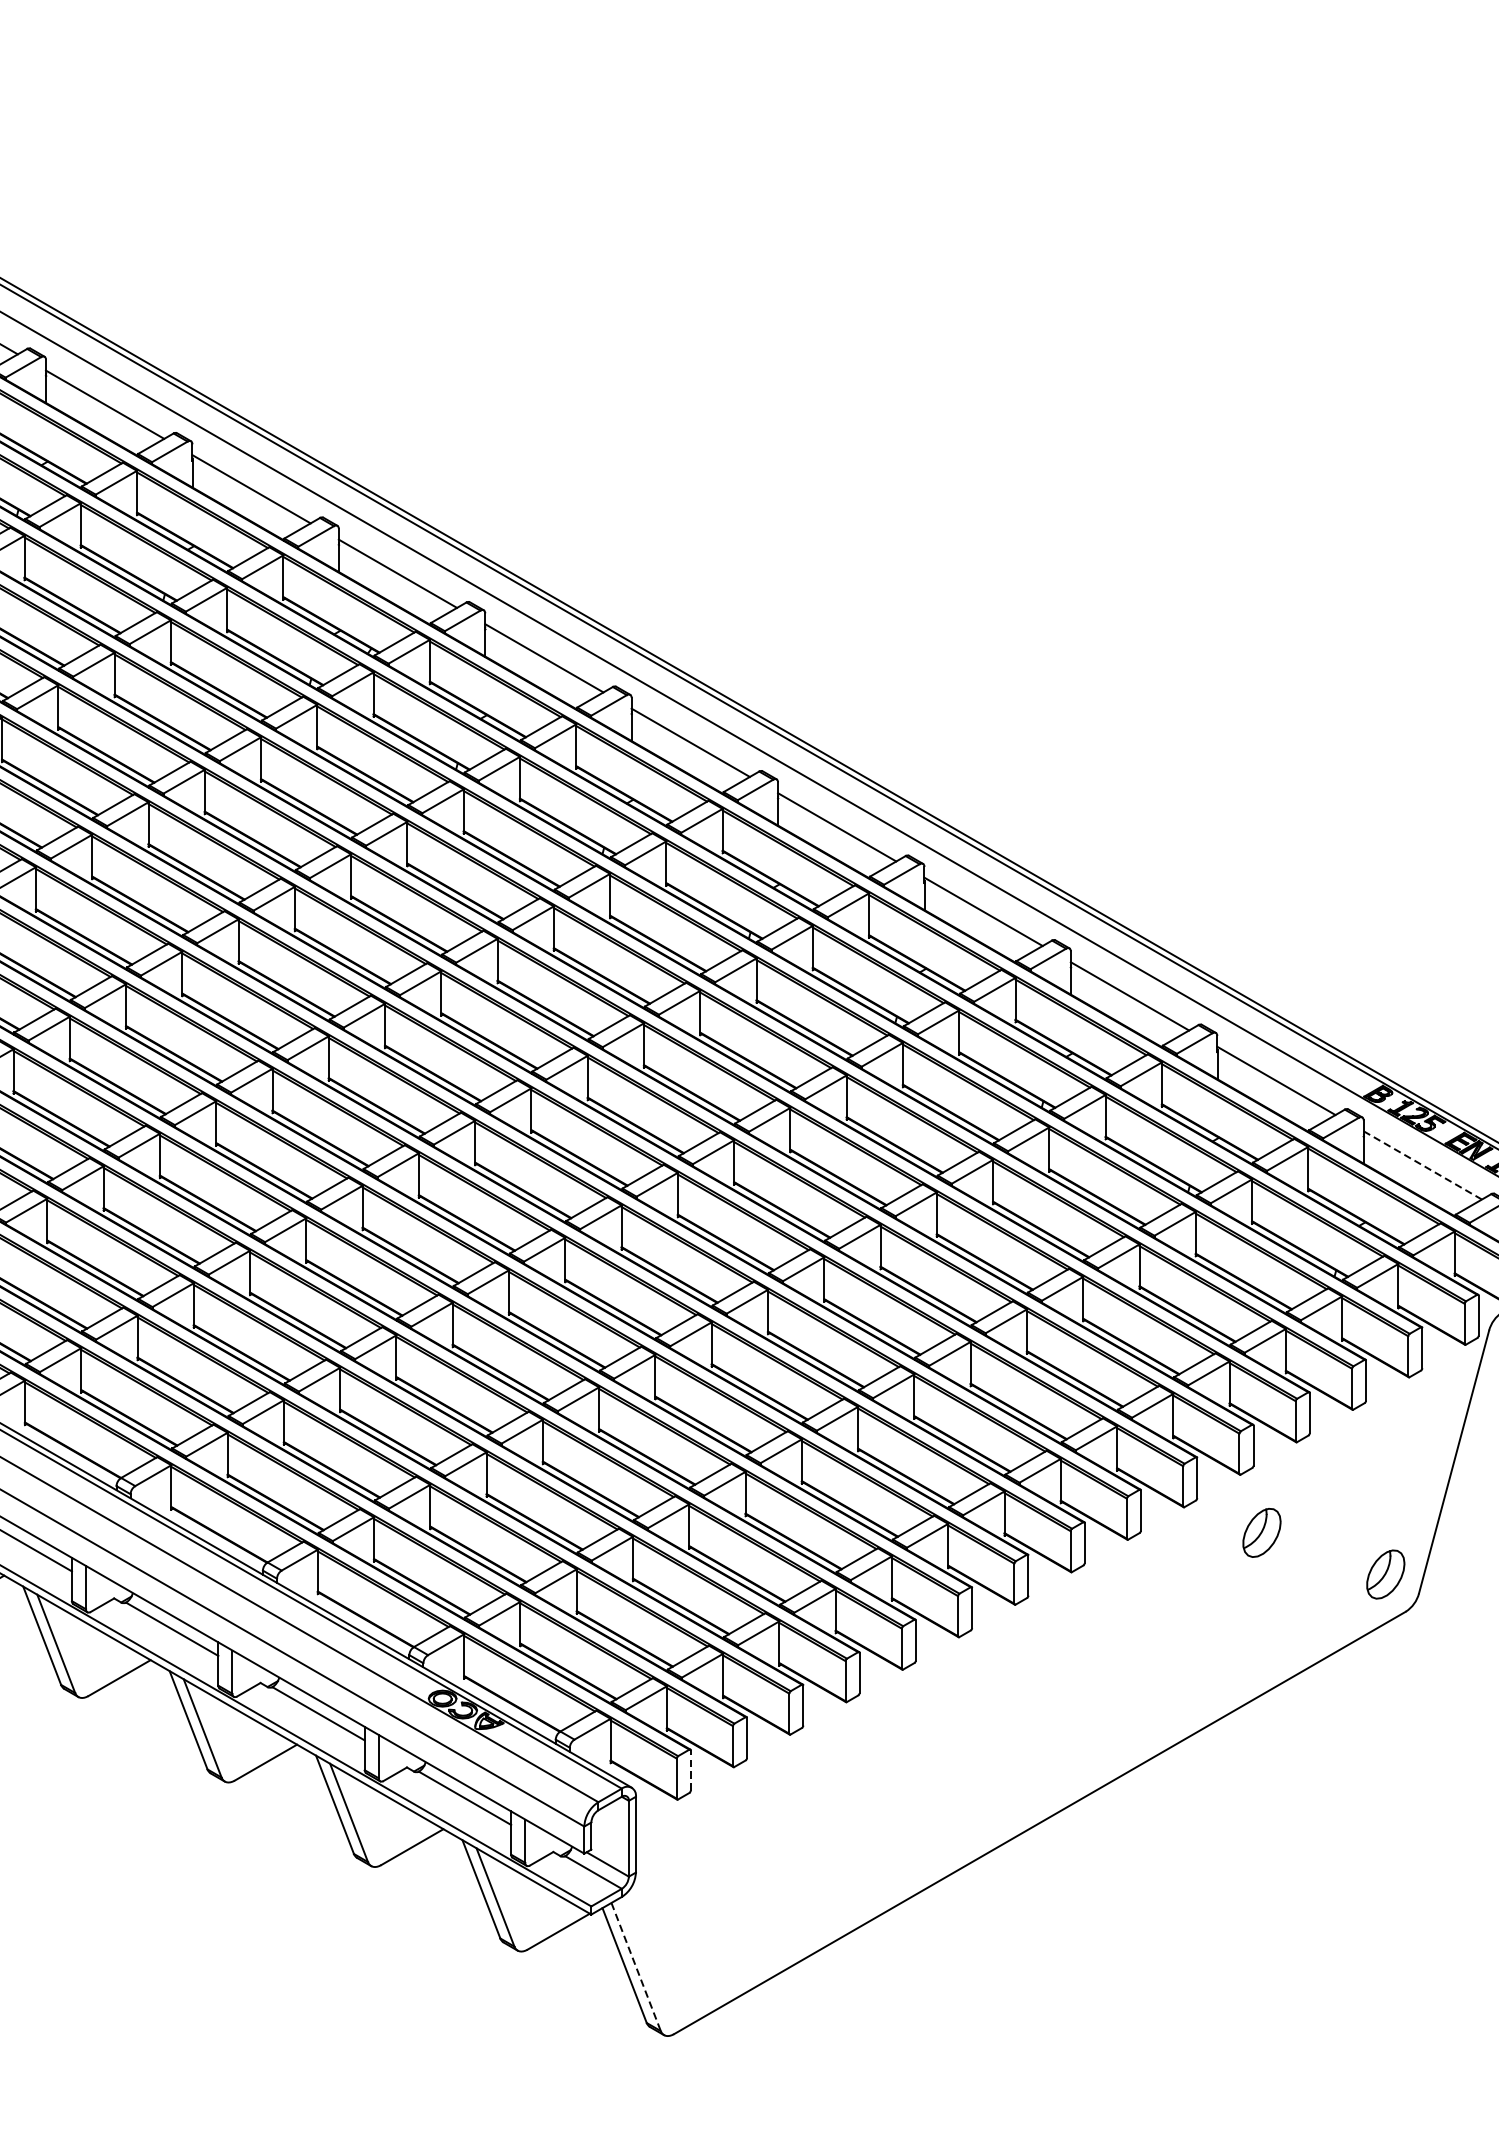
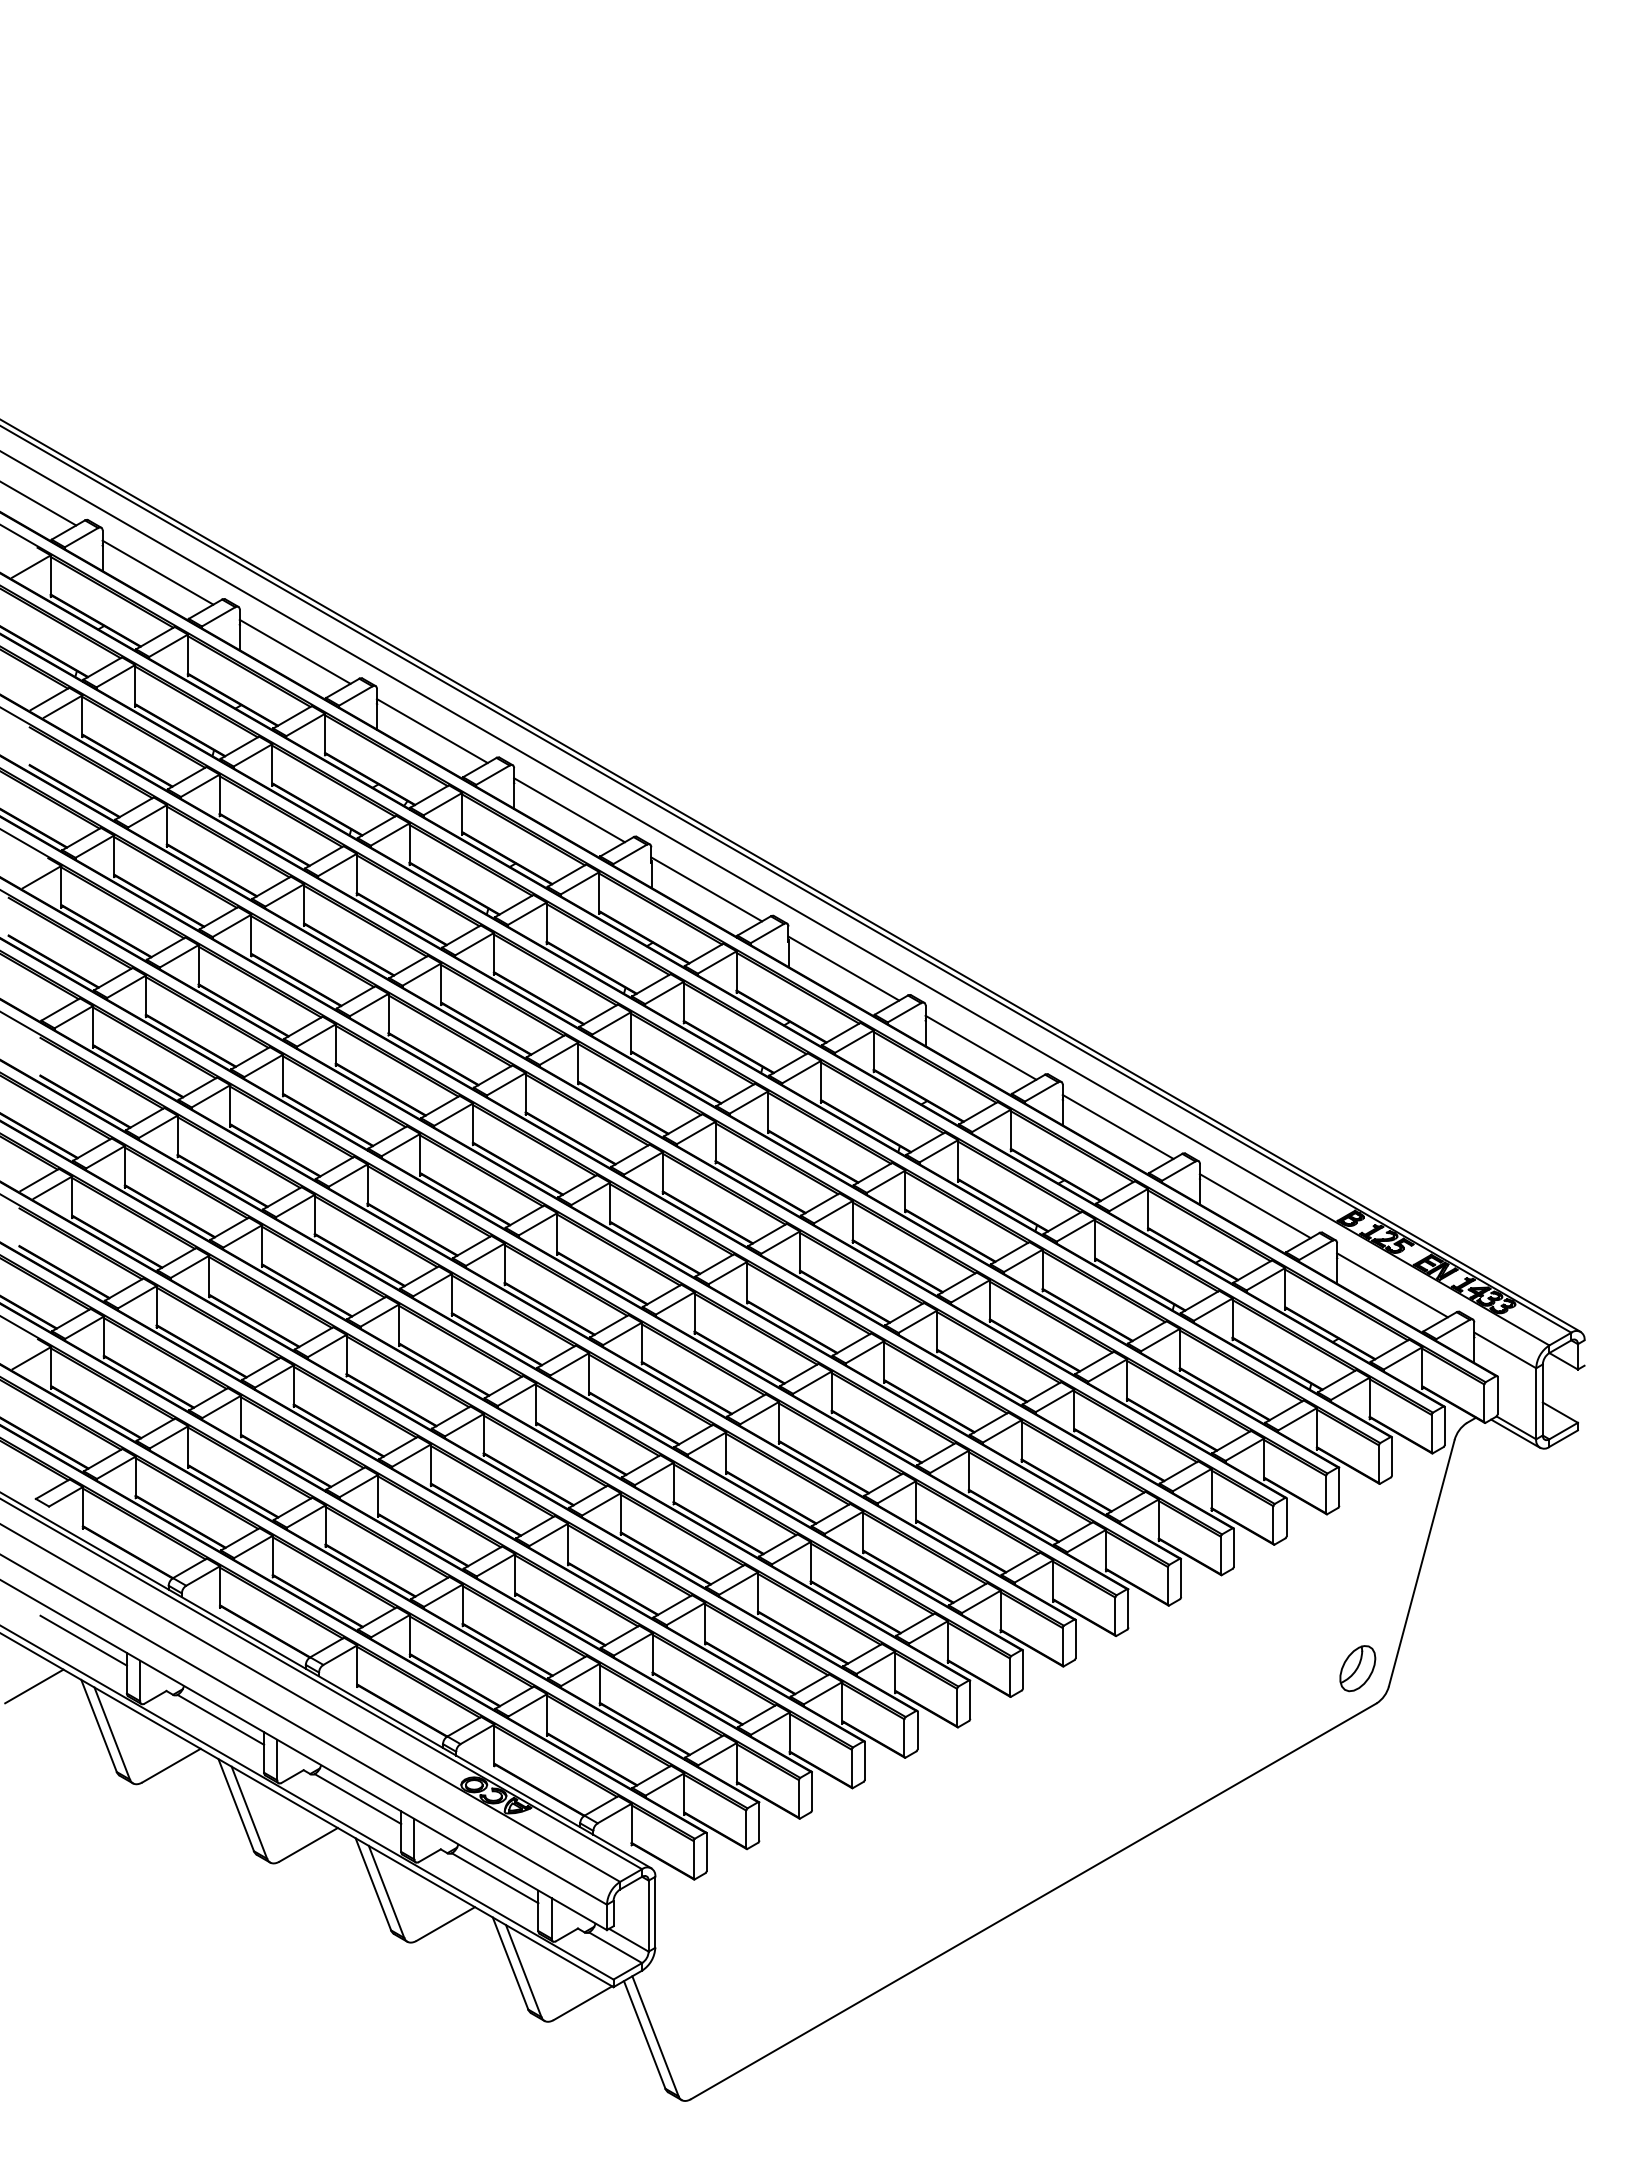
line: (1422, 1165) -> (1392, 1285), dashed -> solid
part: (1261, 1532) -> (1241, 1629), removed
line: (690, 1770) -> (706, 1852), dashed -> solid
line: (636, 1967) -> (655, 2036), dashed -> solid

